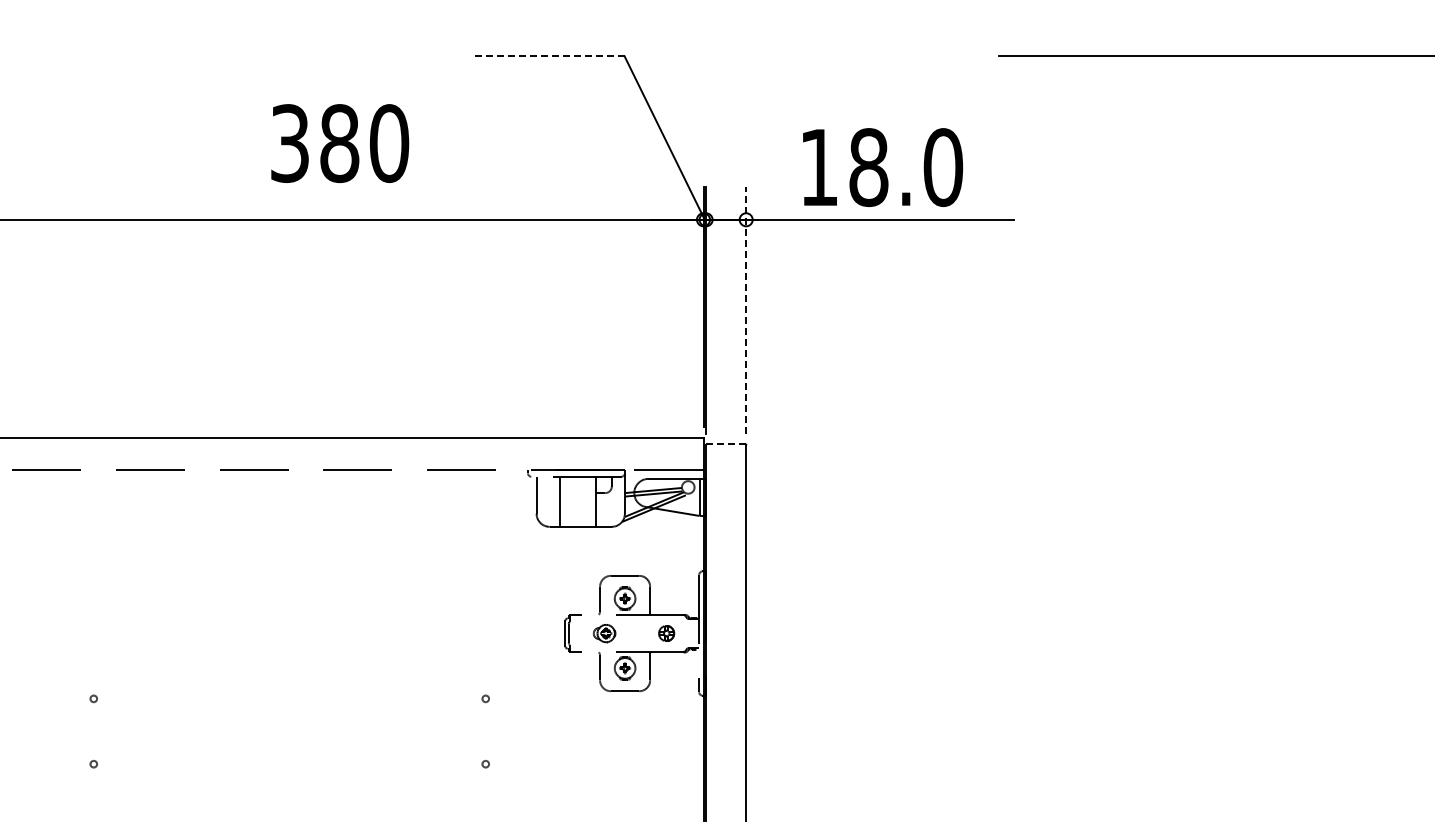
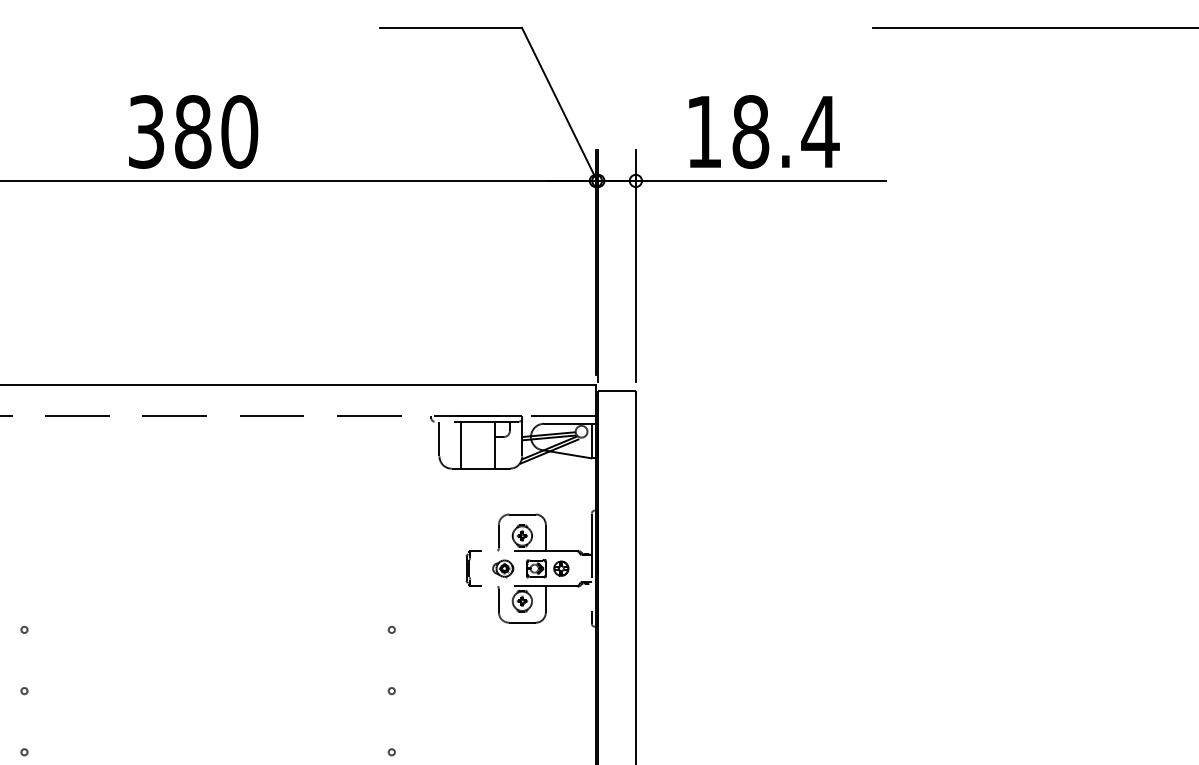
line: (548, 56) -> (450, 27), dashed -> solid
text: (340, 143) -> (193, 131), moved
text: (942, 167) -> (819, 131), 18.0 -> 18.4
line: (746, 310) -> (636, 265), dashed -> solid
line: (725, 444) -> (616, 391), dashed -> solid
part: (640, 633) -> (536, 568), added

